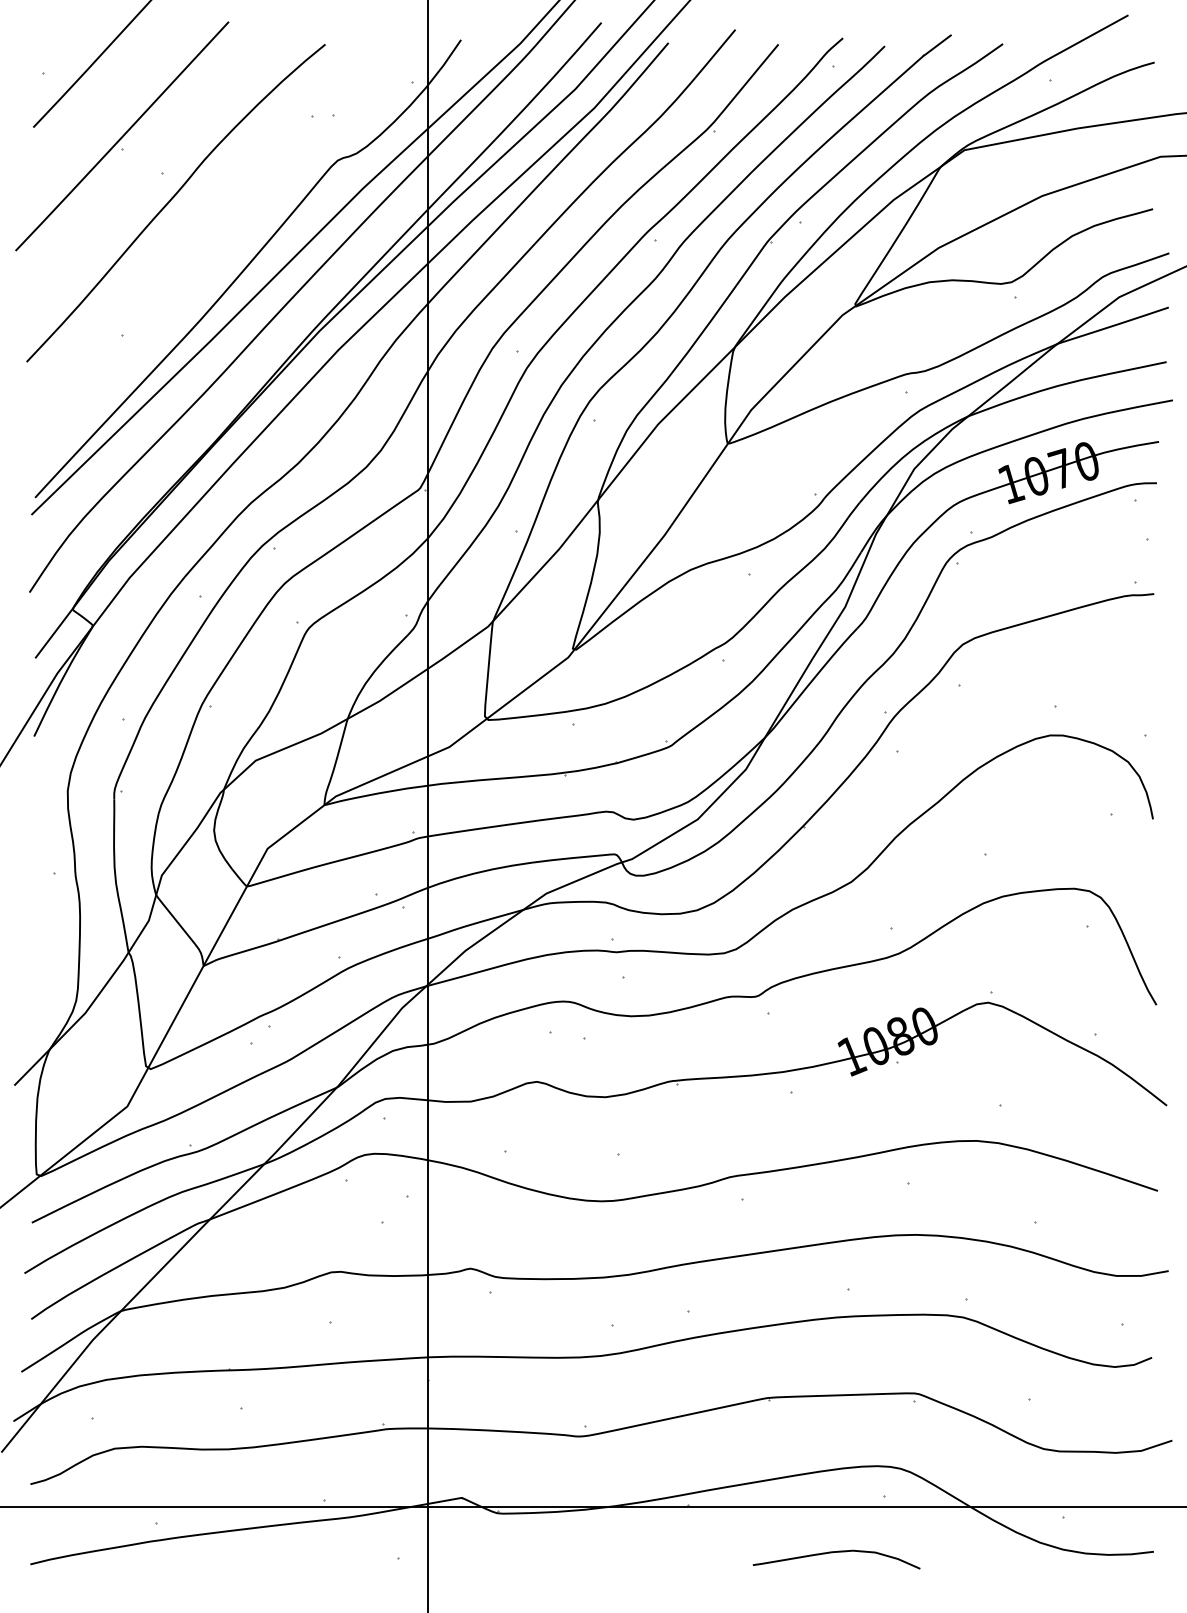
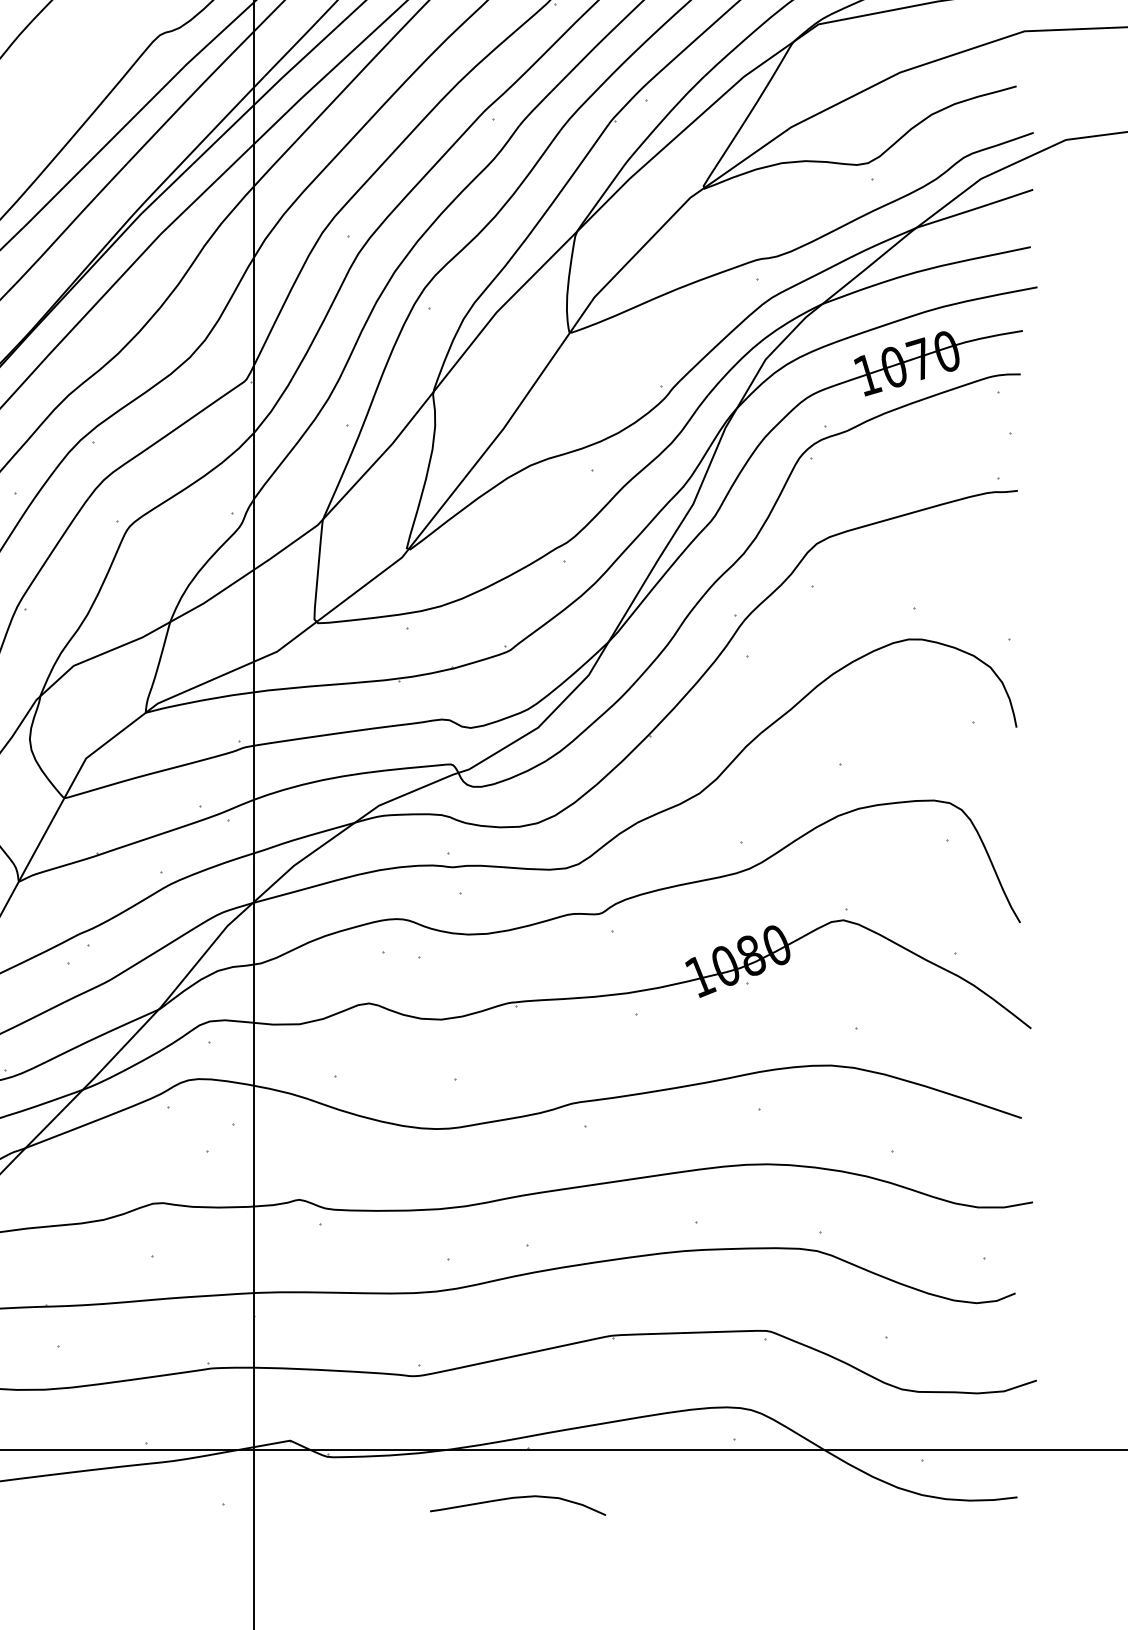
curve: (836, 1552) -> (517, 1498), moved

